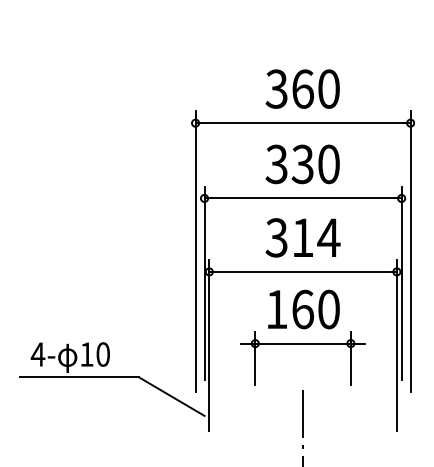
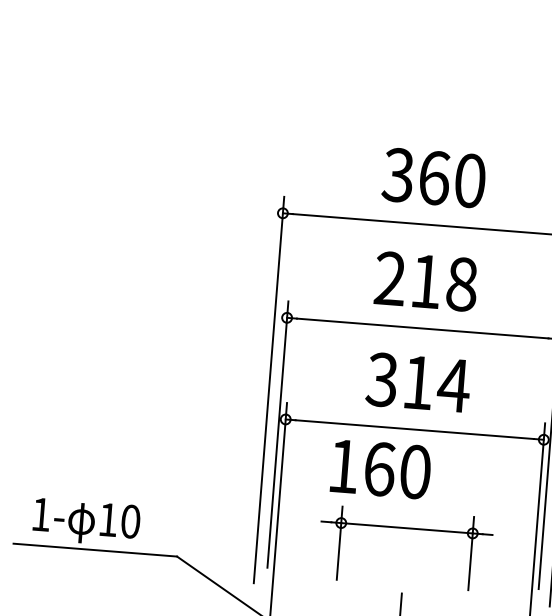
text: (302, 164) -> (425, 281), 330 -> 218
text: (303, 309) -> (380, 469), moved
text: (37, 354) -> (40, 514), 4- -> 1-

